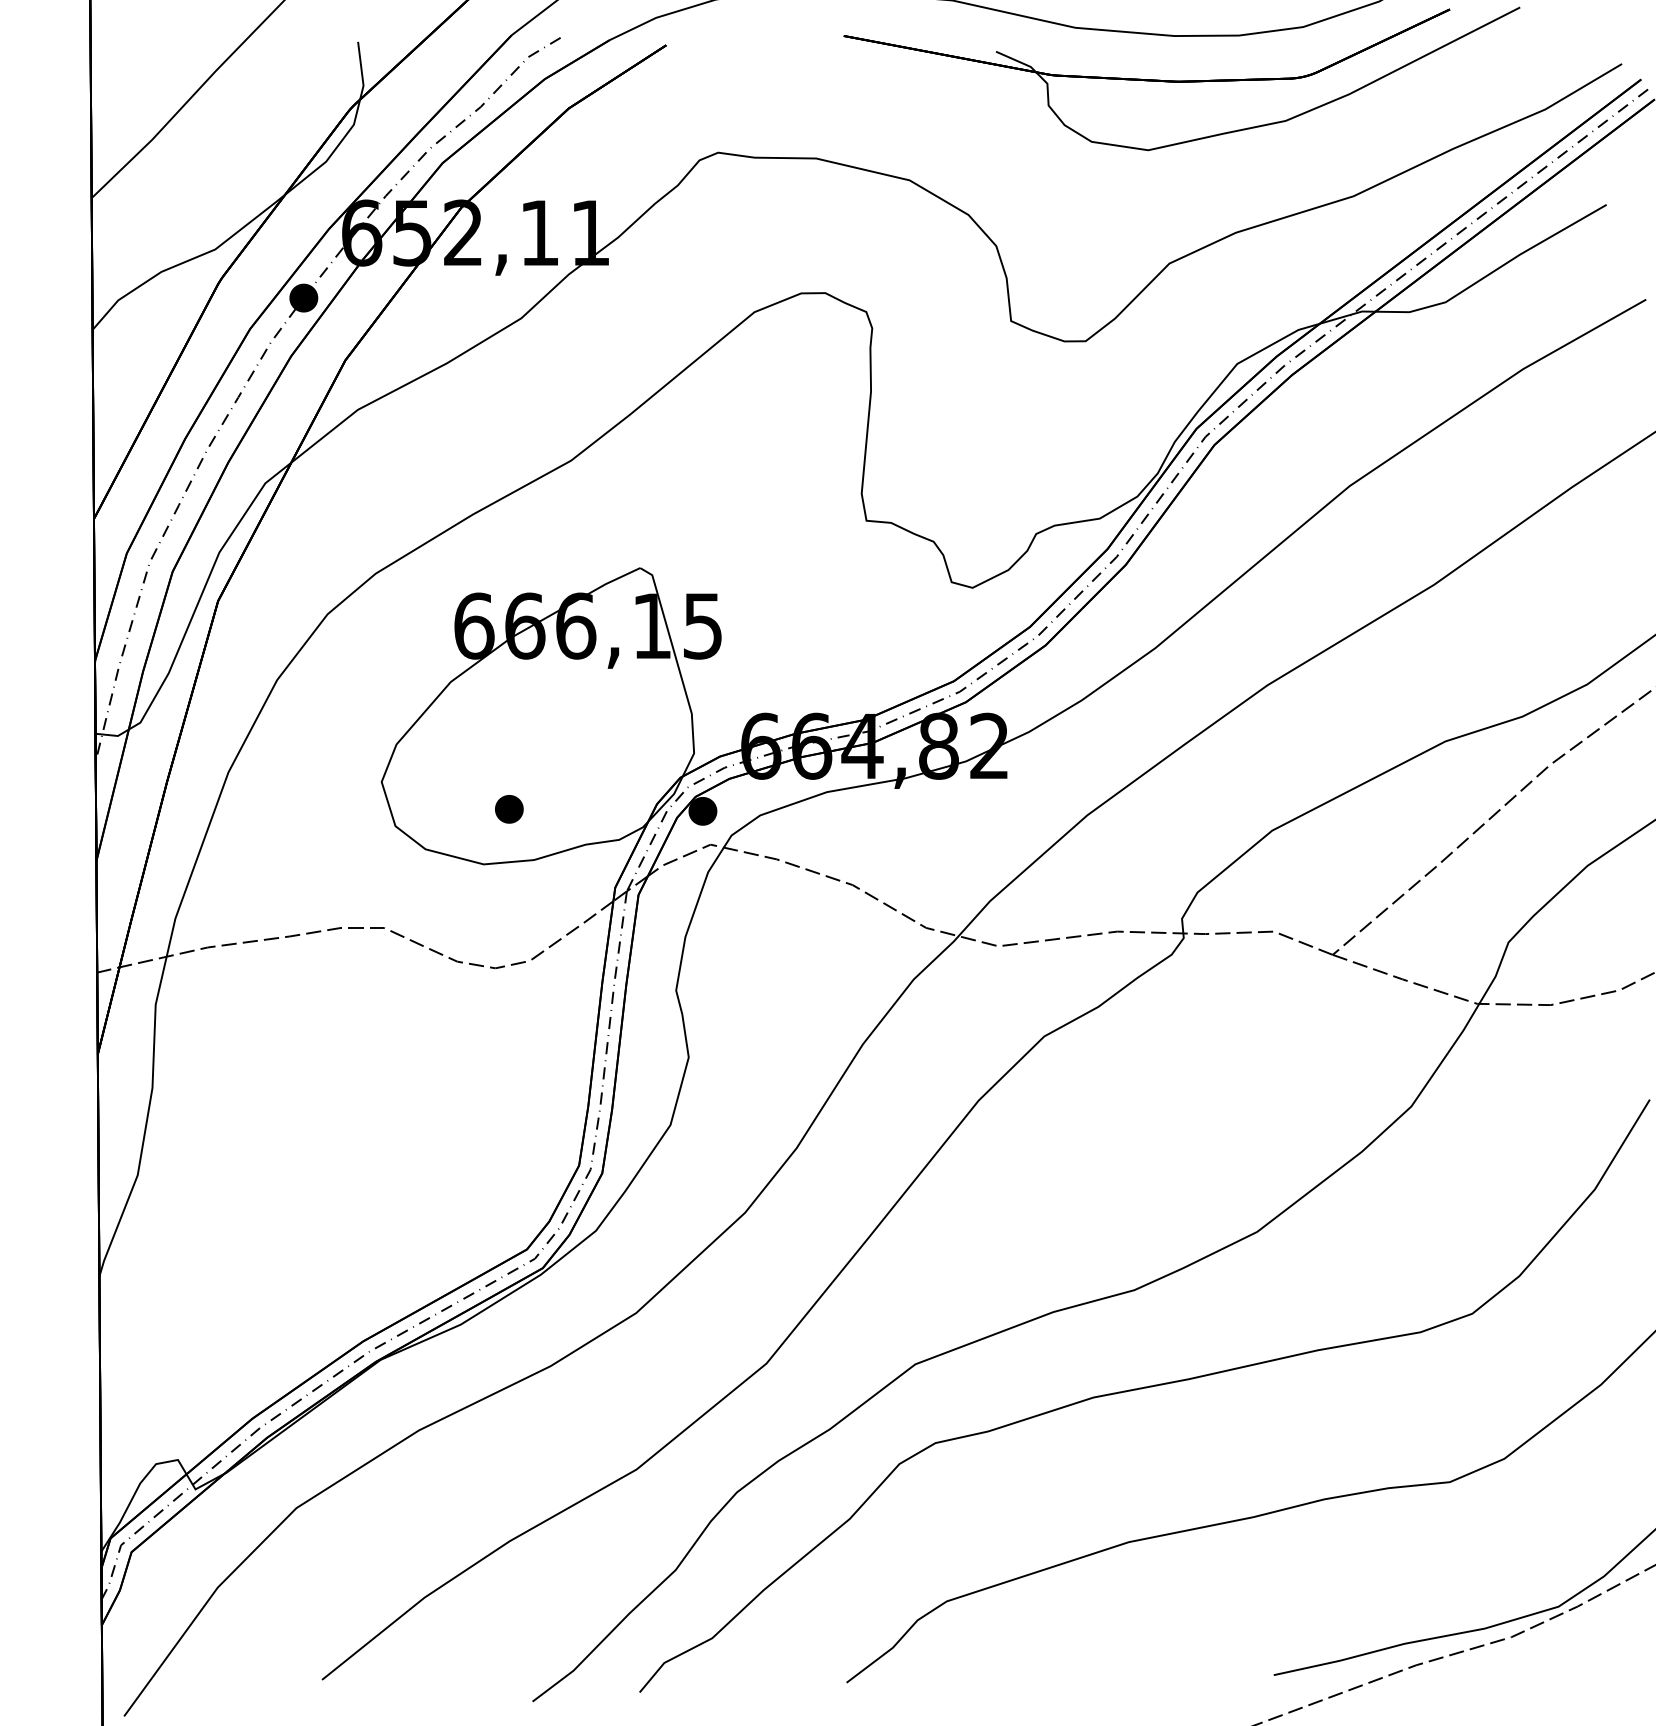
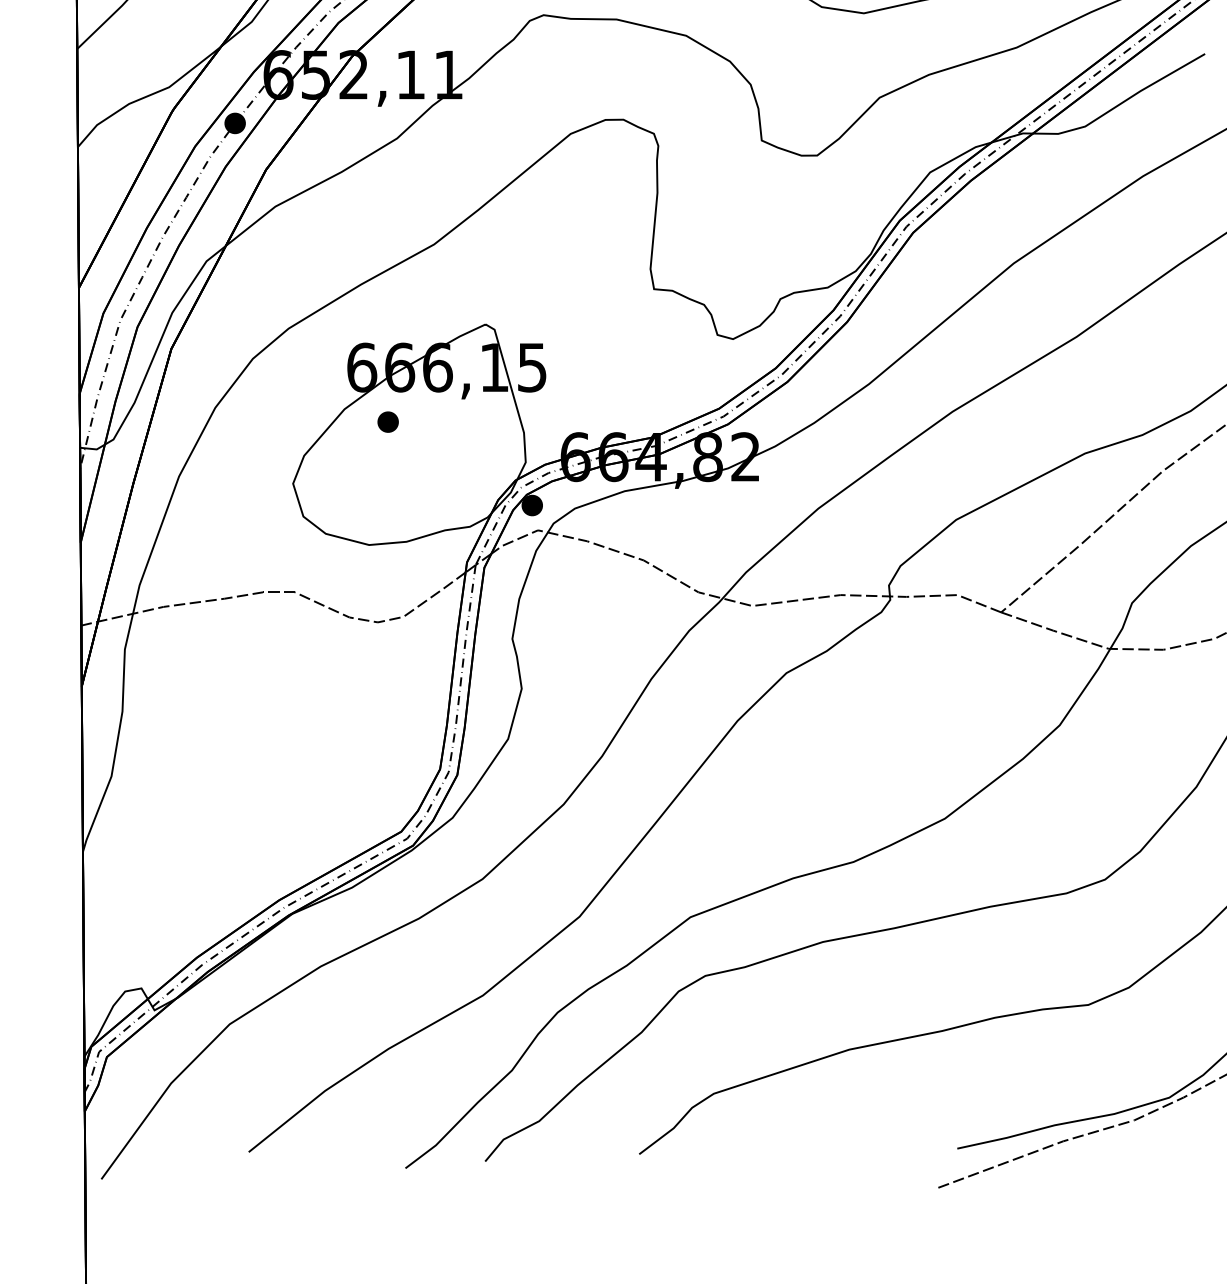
part: (509, 809) -> (388, 422), moved

